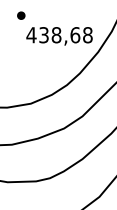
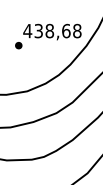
part: (21, 15) -> (18, 45), moved

